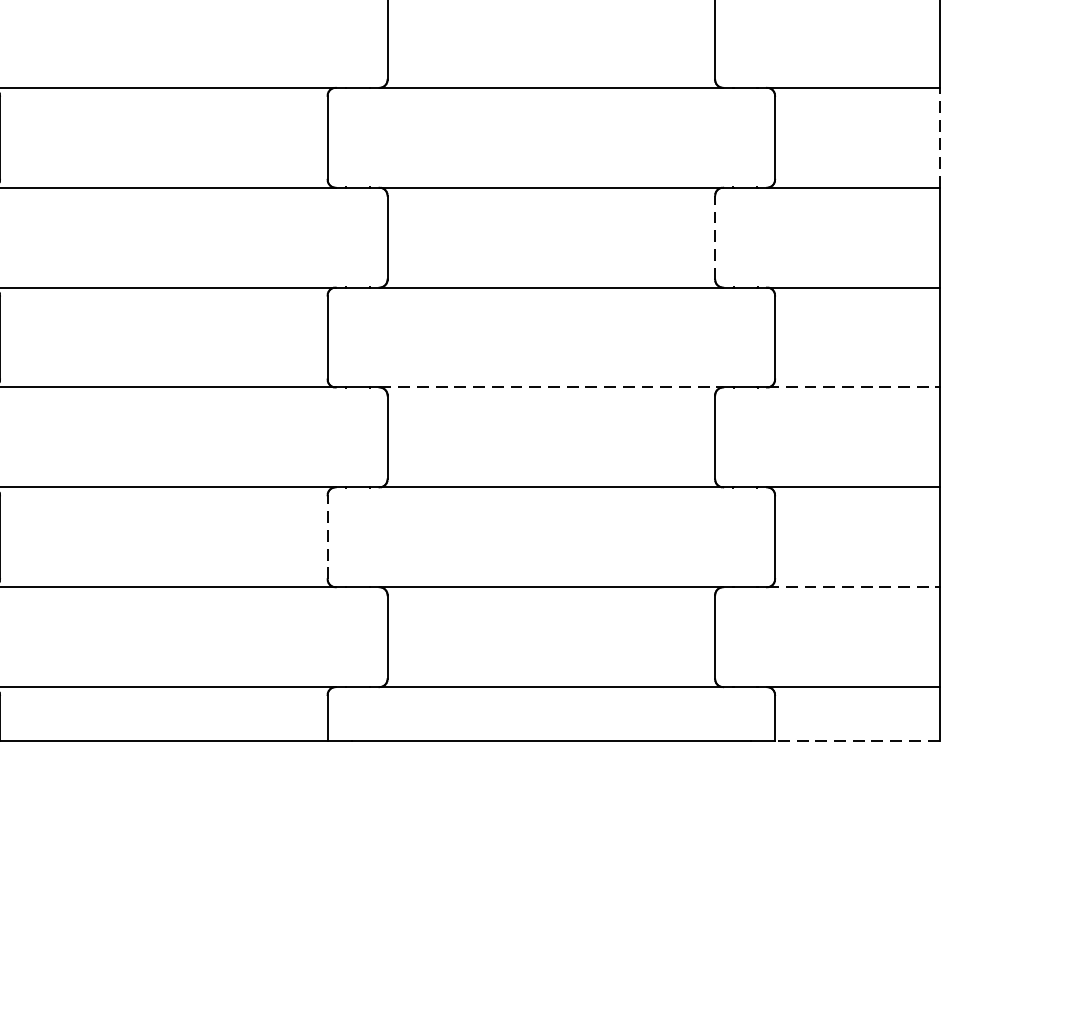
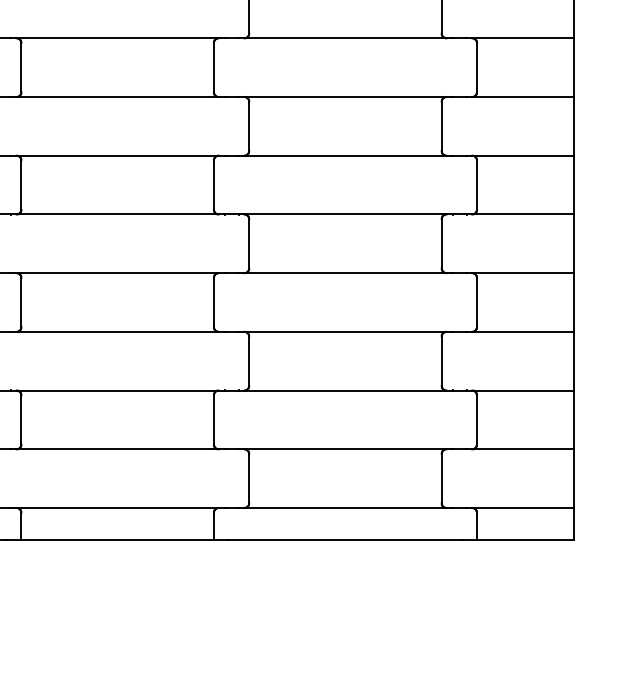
line: (939, 136) -> (573, 184), dashed -> solid
line: (714, 237) -> (441, 243), dashed -> solid
line: (551, 386) -> (345, 331), dashed -> solid
line: (852, 386) -> (522, 331), dashed -> solid
line: (326, 536) -> (213, 419), dashed -> solid
line: (852, 587) -> (522, 449), dashed -> solid
line: (855, 740) -> (524, 539), dashed -> solid

